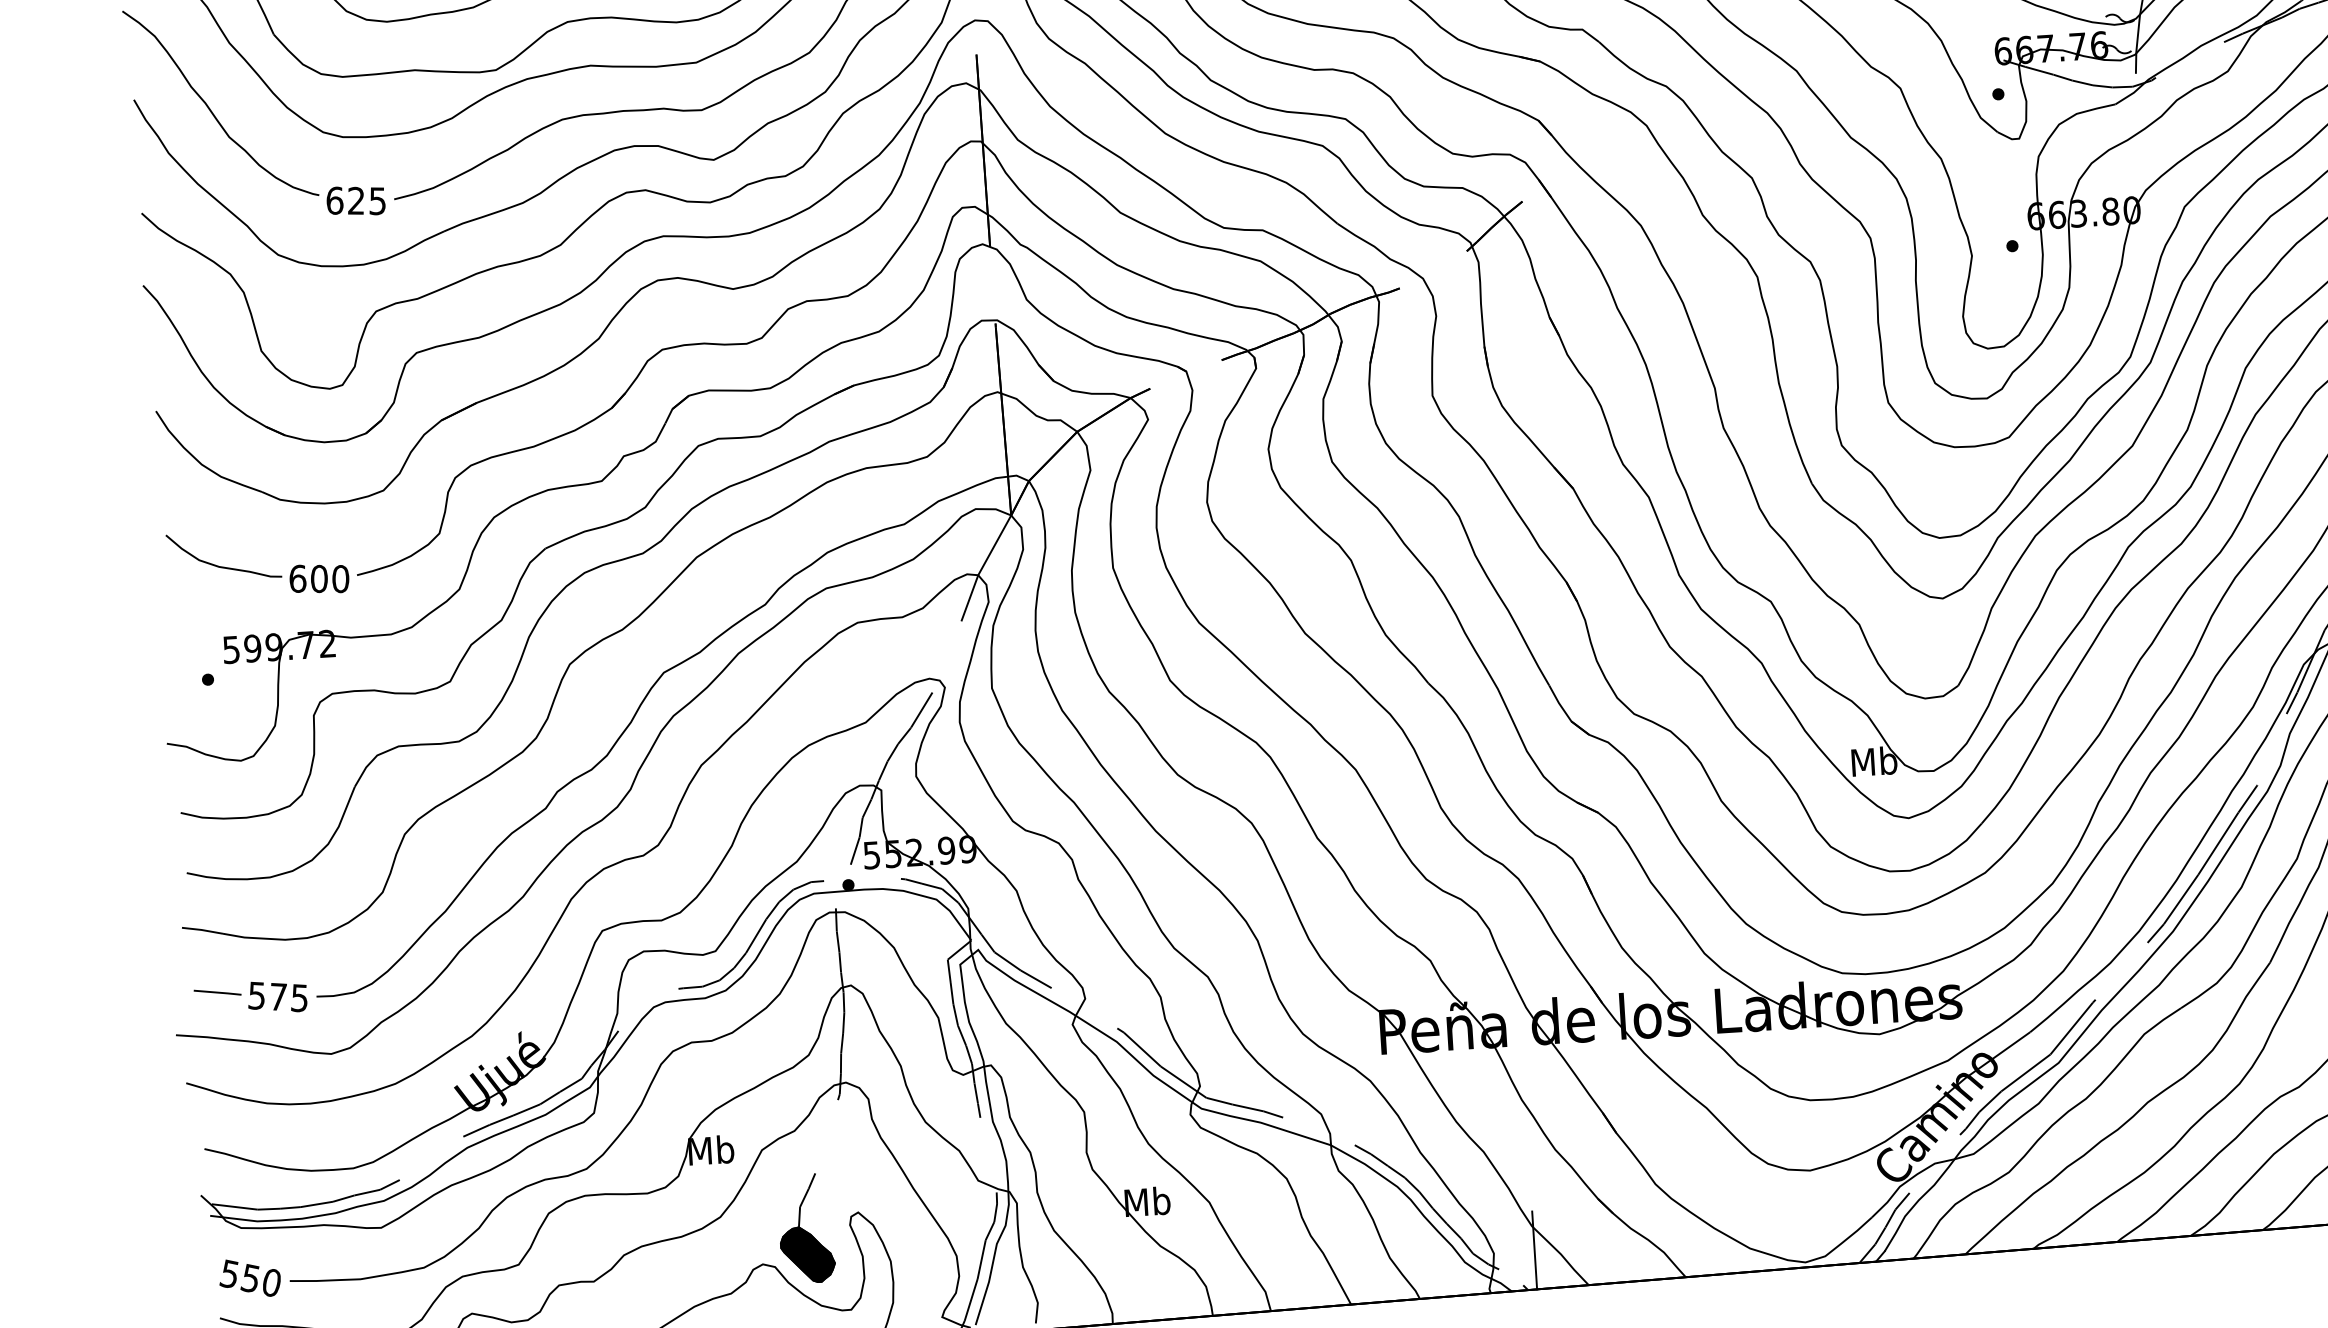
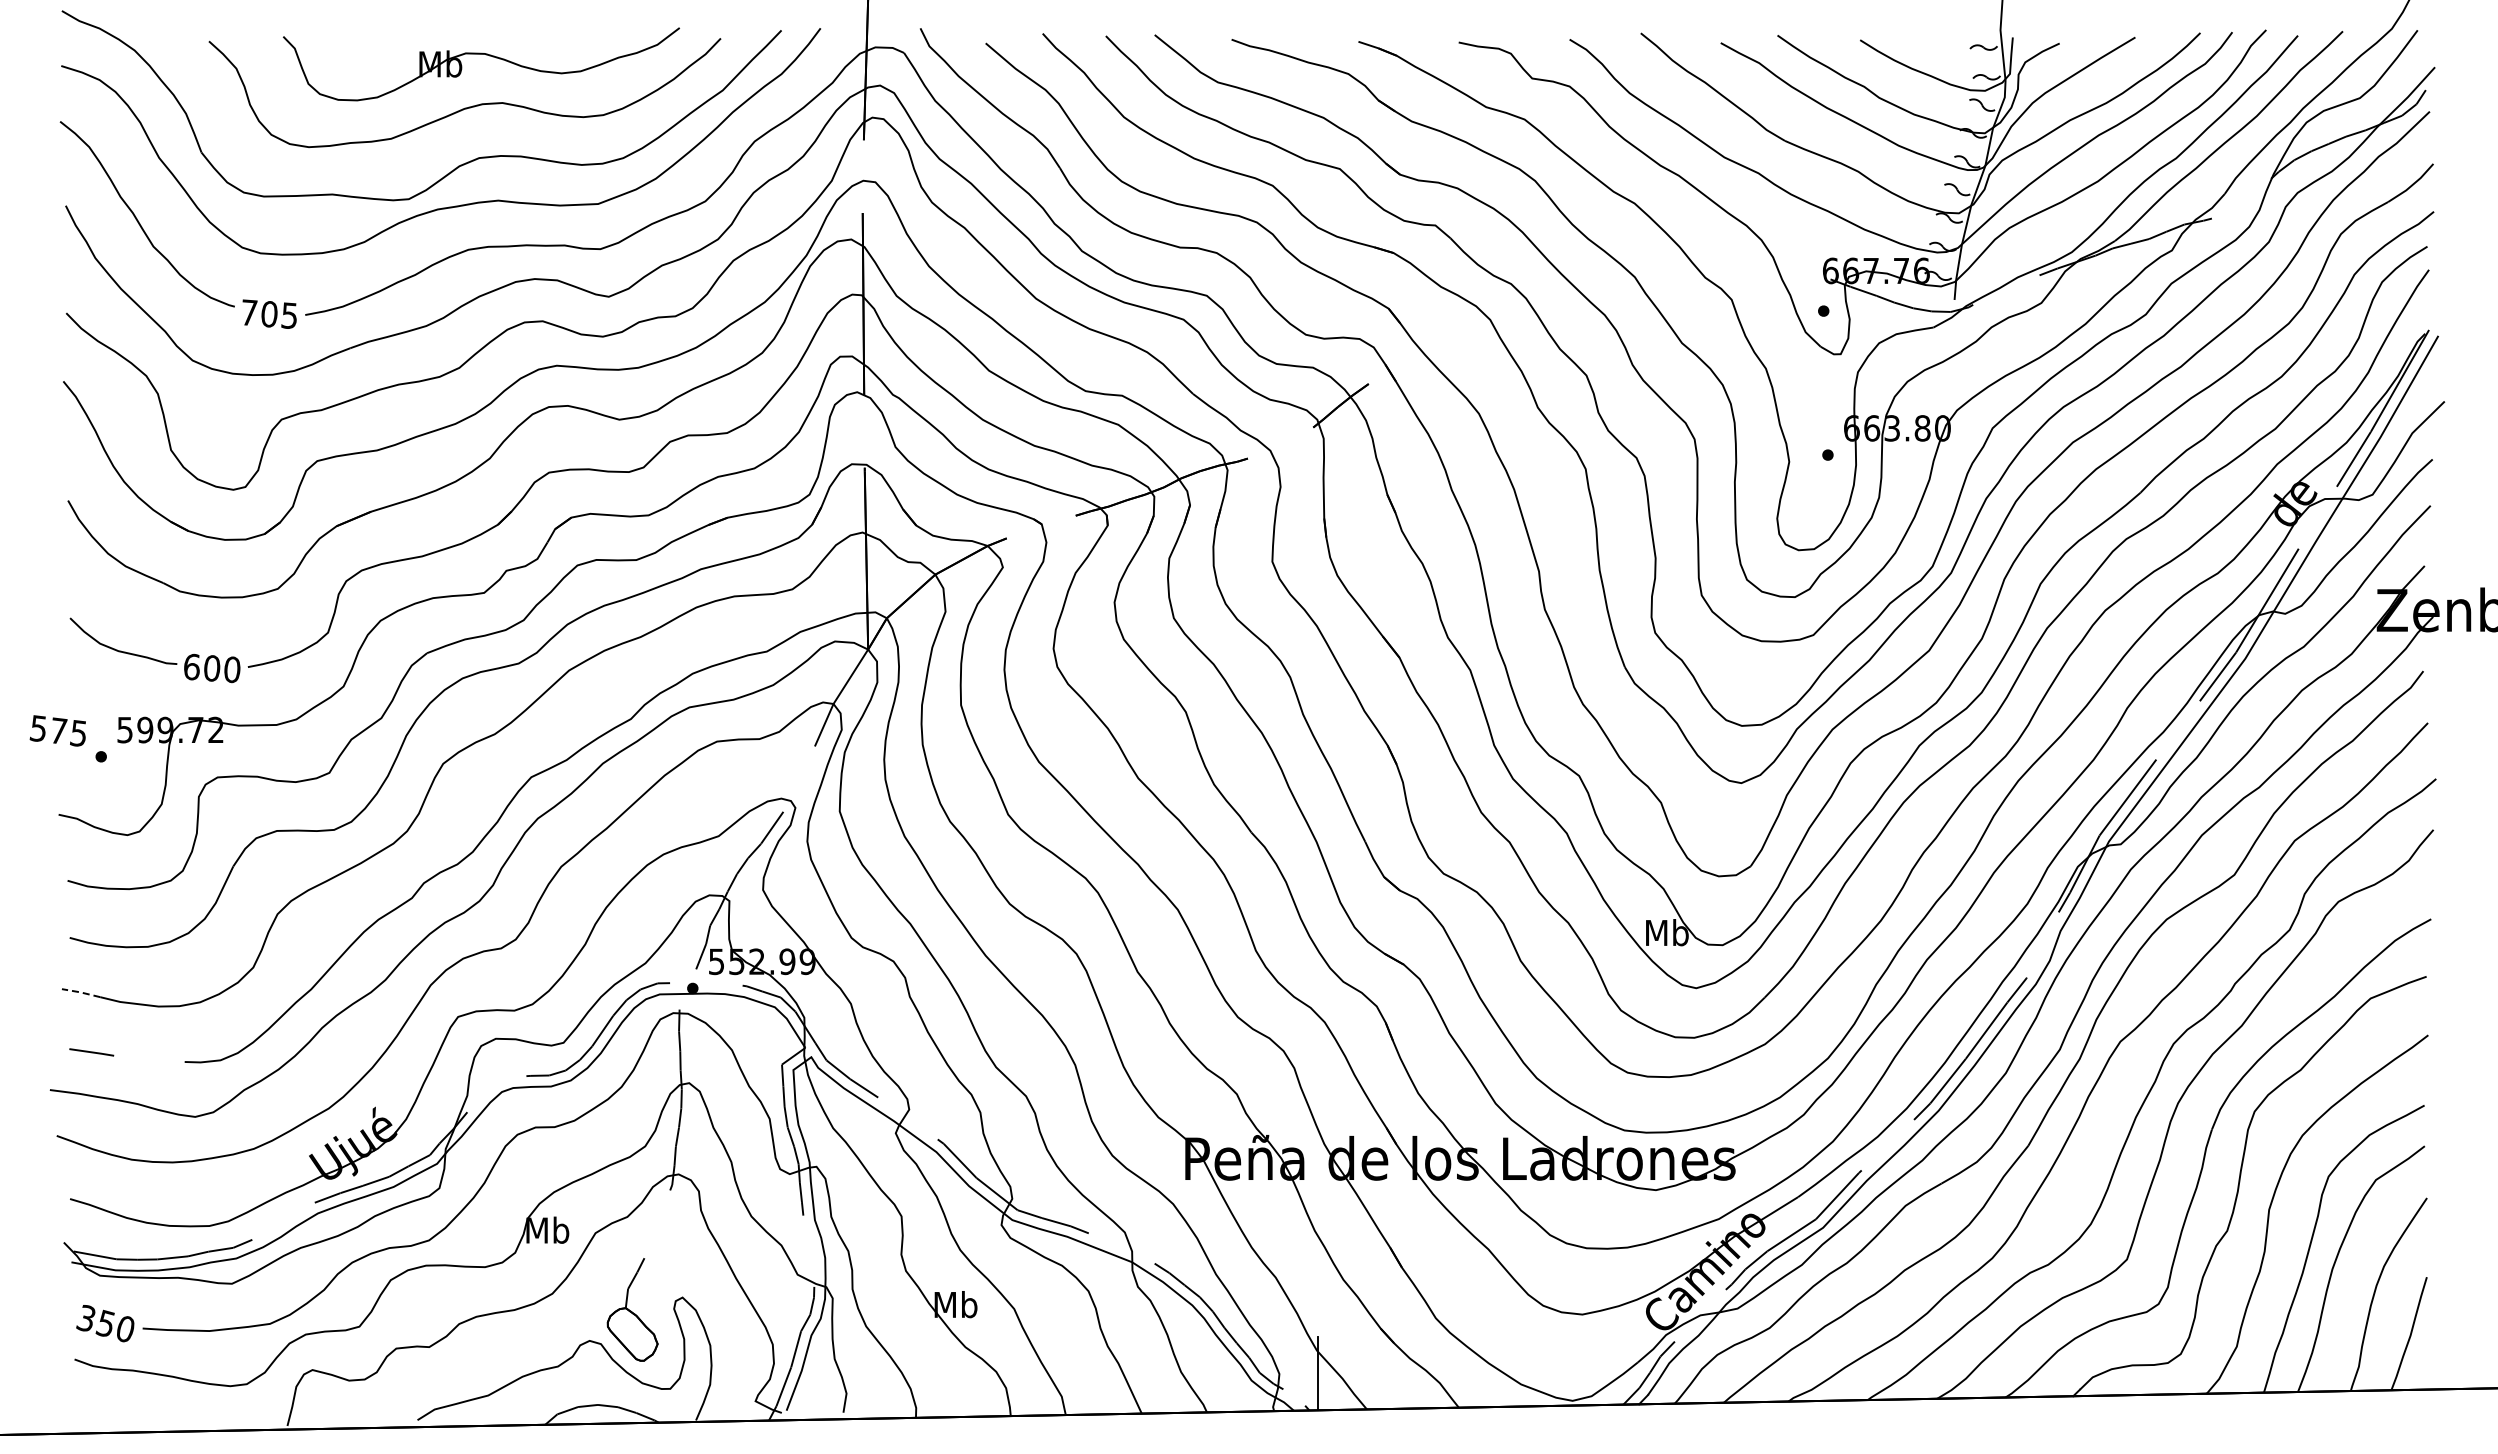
text: (345, 200) -> (259, 313), 625 -> 705
line: (201, 930) -> (80, 992), solid -> dashed
text: (277, 996) -> (57, 730), moved
fill: (807, 1254) -> (632, 1334), removed
text: (228, 1273) -> (85, 1317), 550 -> 350

